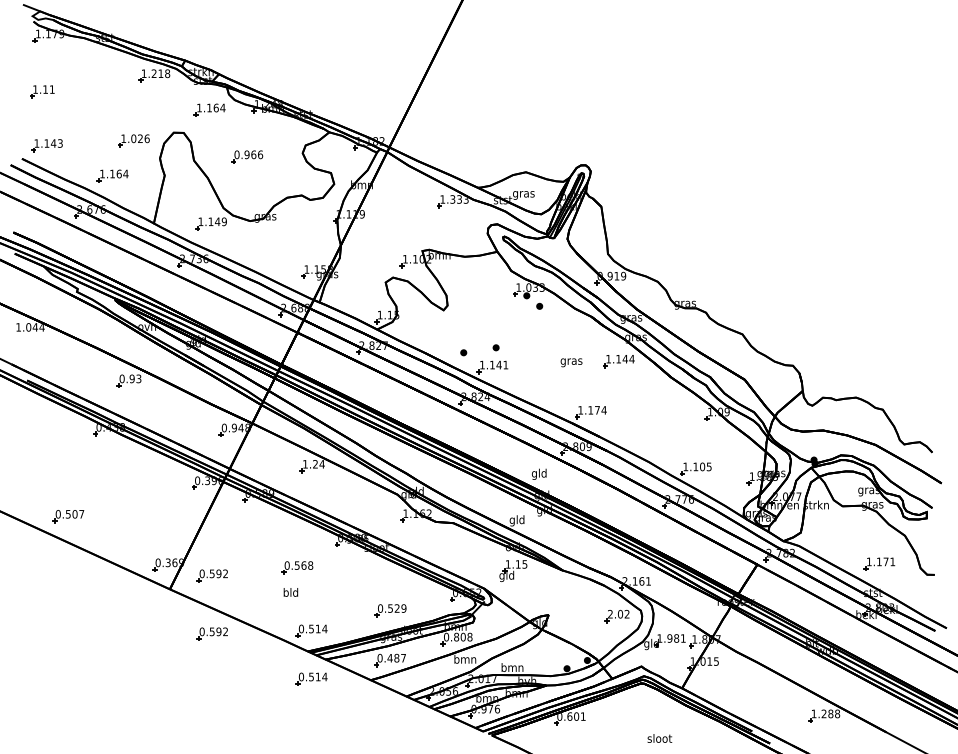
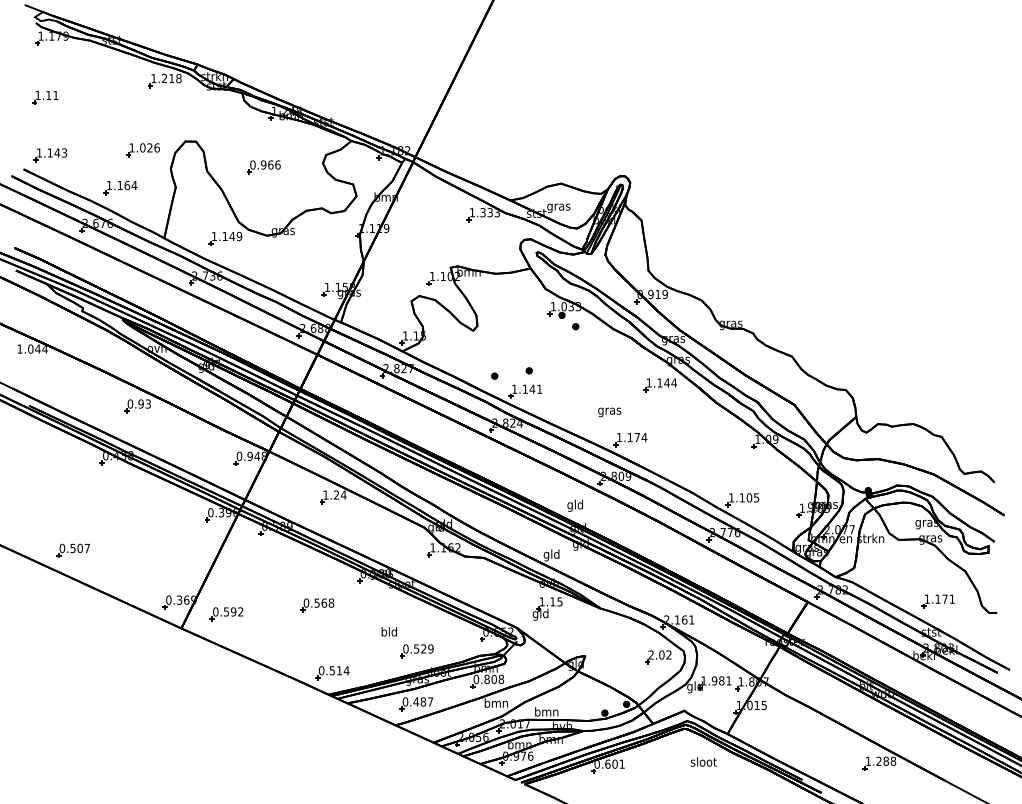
part: (209, 109) -> (223, 116), removed
text: (571, 362) -> (609, 412), moved
text: (290, 592) -> (388, 631), moved
part: (211, 633) -> (225, 675), removed
part: (311, 678) -> (332, 723), removed
text: (659, 738) -> (703, 761), moved

